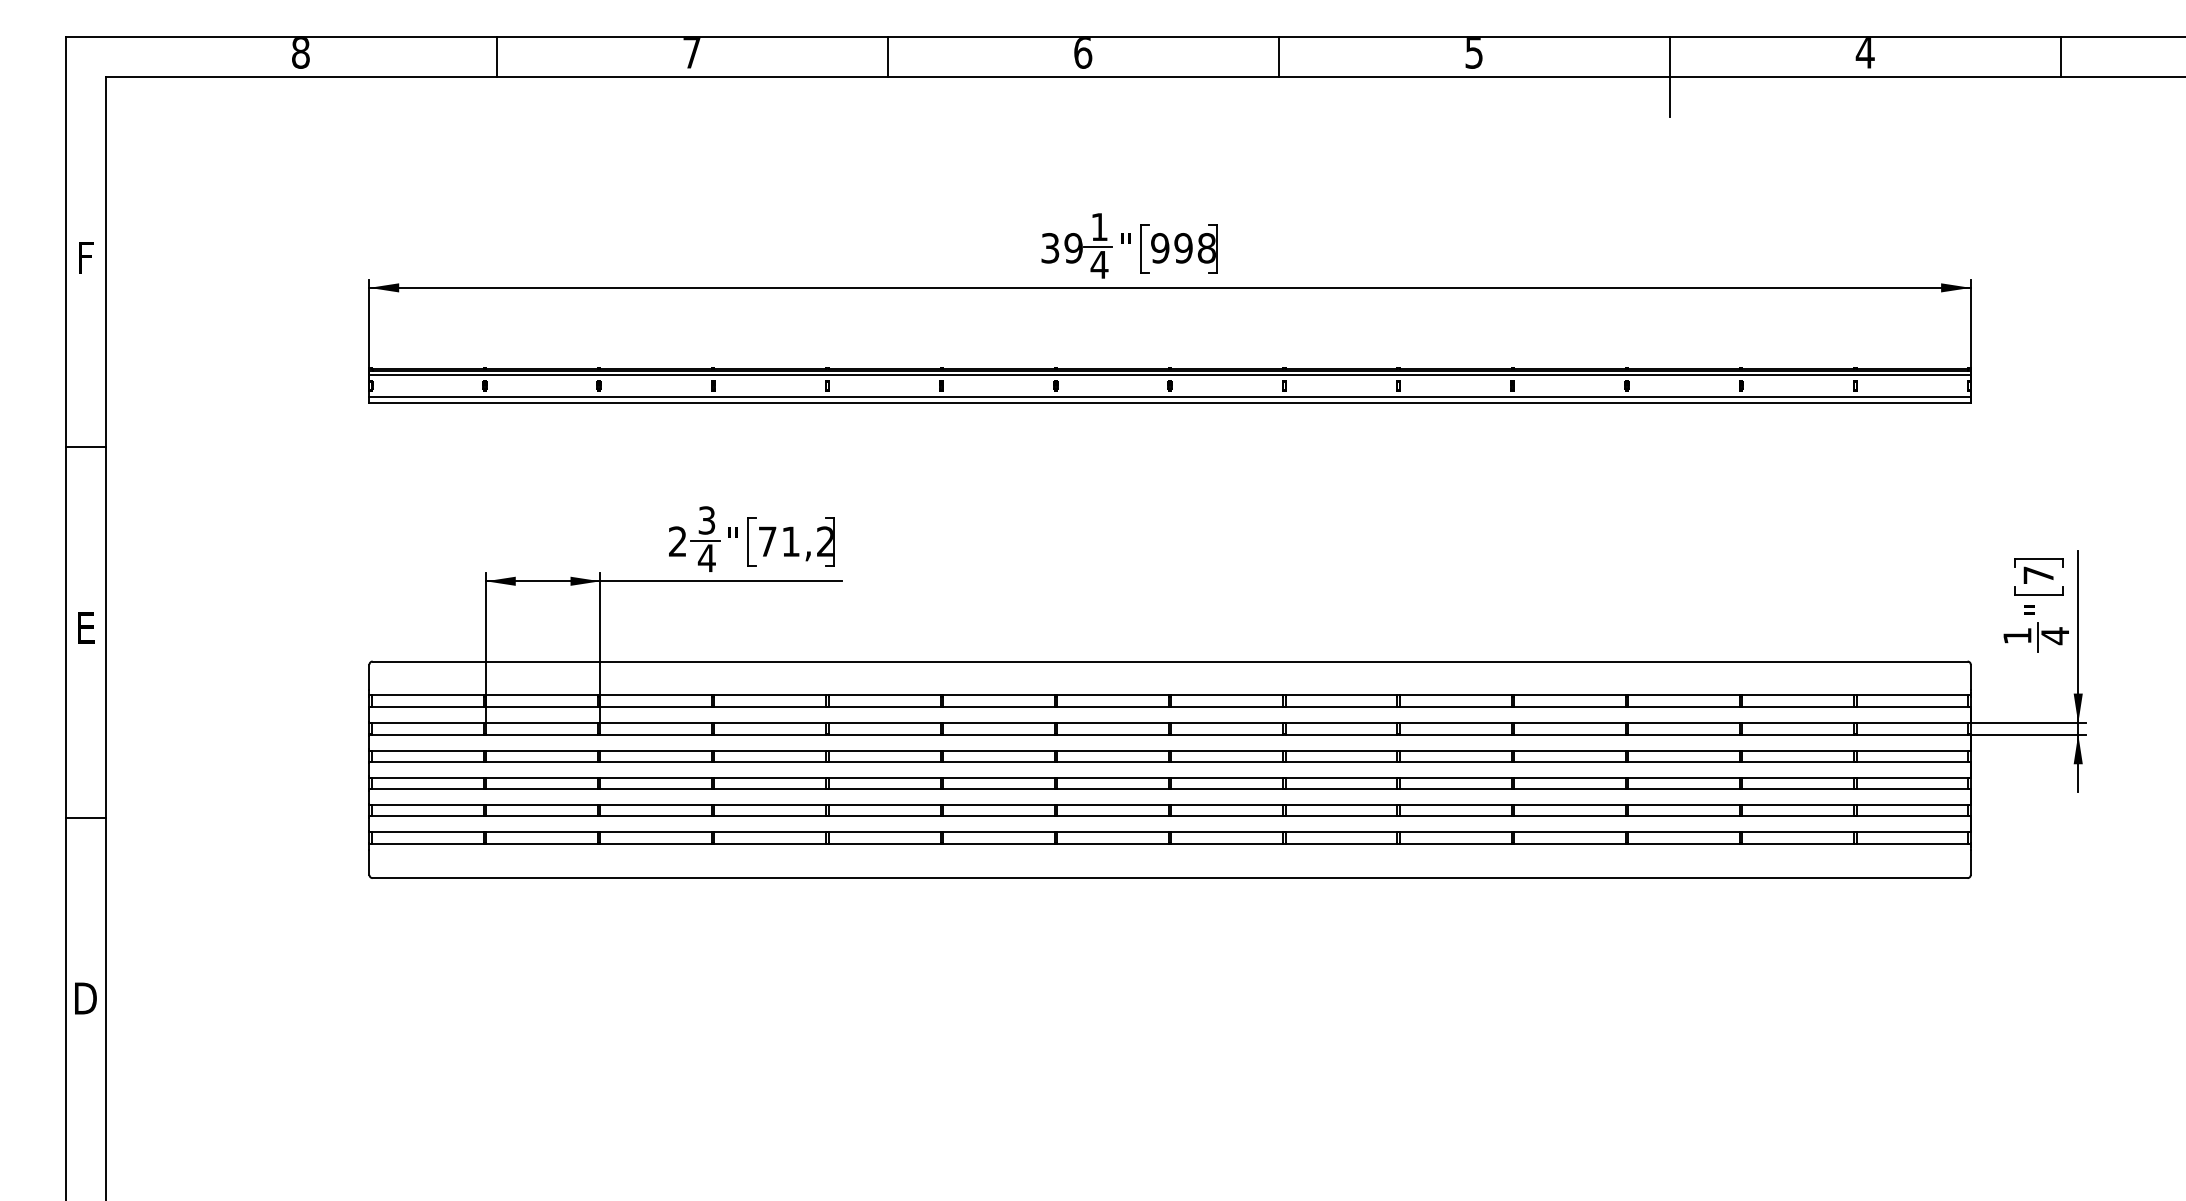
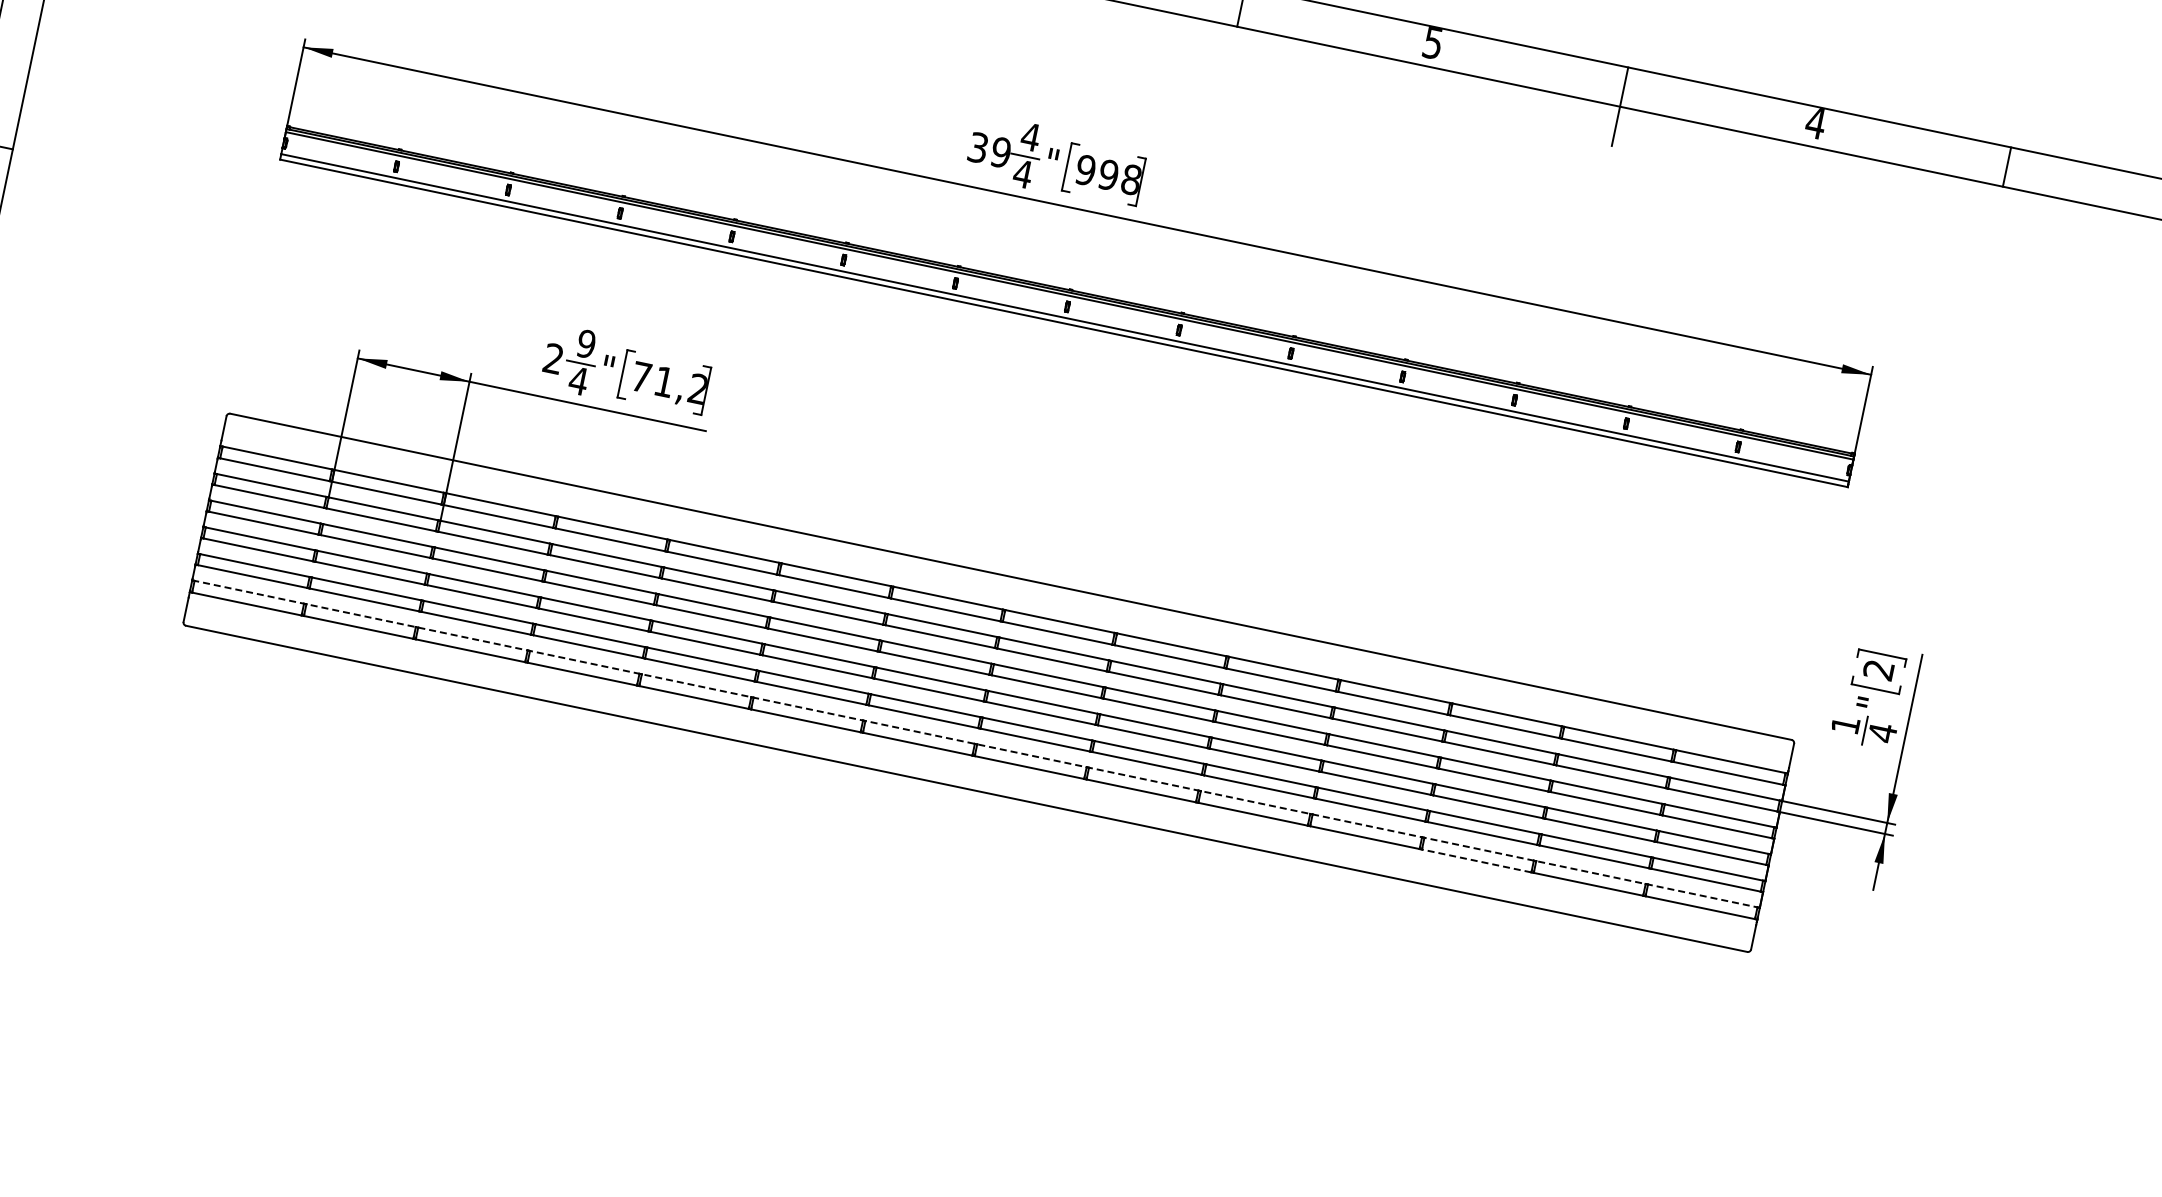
text: (1099, 226) -> (1030, 136), 1 -> 4
text: (706, 520) -> (586, 343), 3 -> 9
text: (2038, 575) -> (1878, 670), 7 -> 2
line: (1170, 832) -> (976, 744), solid -> dashed
line: (1684, 844) -> (1477, 861), solid -> dashed

